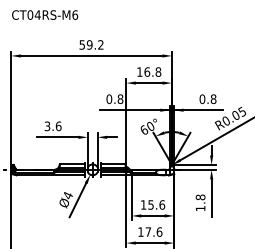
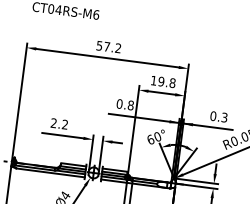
text: (89, 44) -> (106, 46), 59.2 -> 57.2
text: (147, 71) -> (161, 81), 16.8 -> 19.8
text: (213, 98) -> (224, 116), 0.8 -> 0.3
text: (52, 126) -> (58, 124), 3.6 -> 2.2

